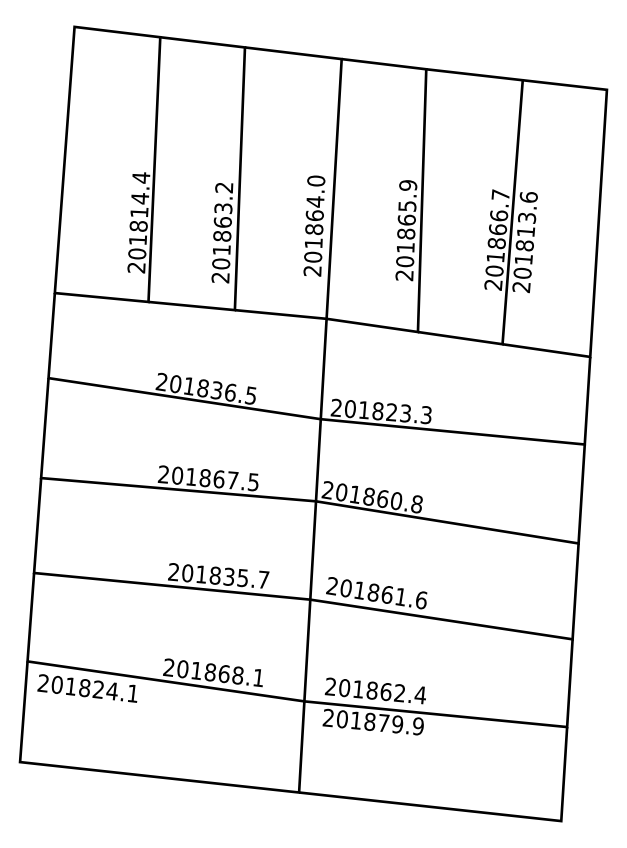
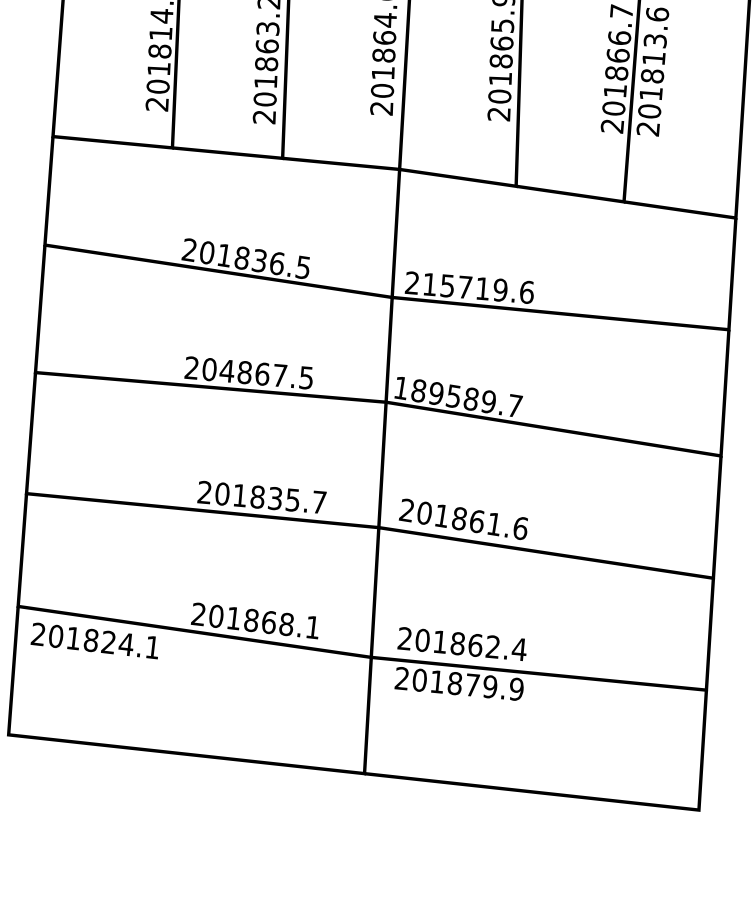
text: (388, 412) -> (478, 288), 201823.3 -> 215719.6
text: (190, 476) -> (226, 370), 201867.5 -> 204867.5
text: (372, 497) -> (458, 397), 201860.8 -> 189589.7

